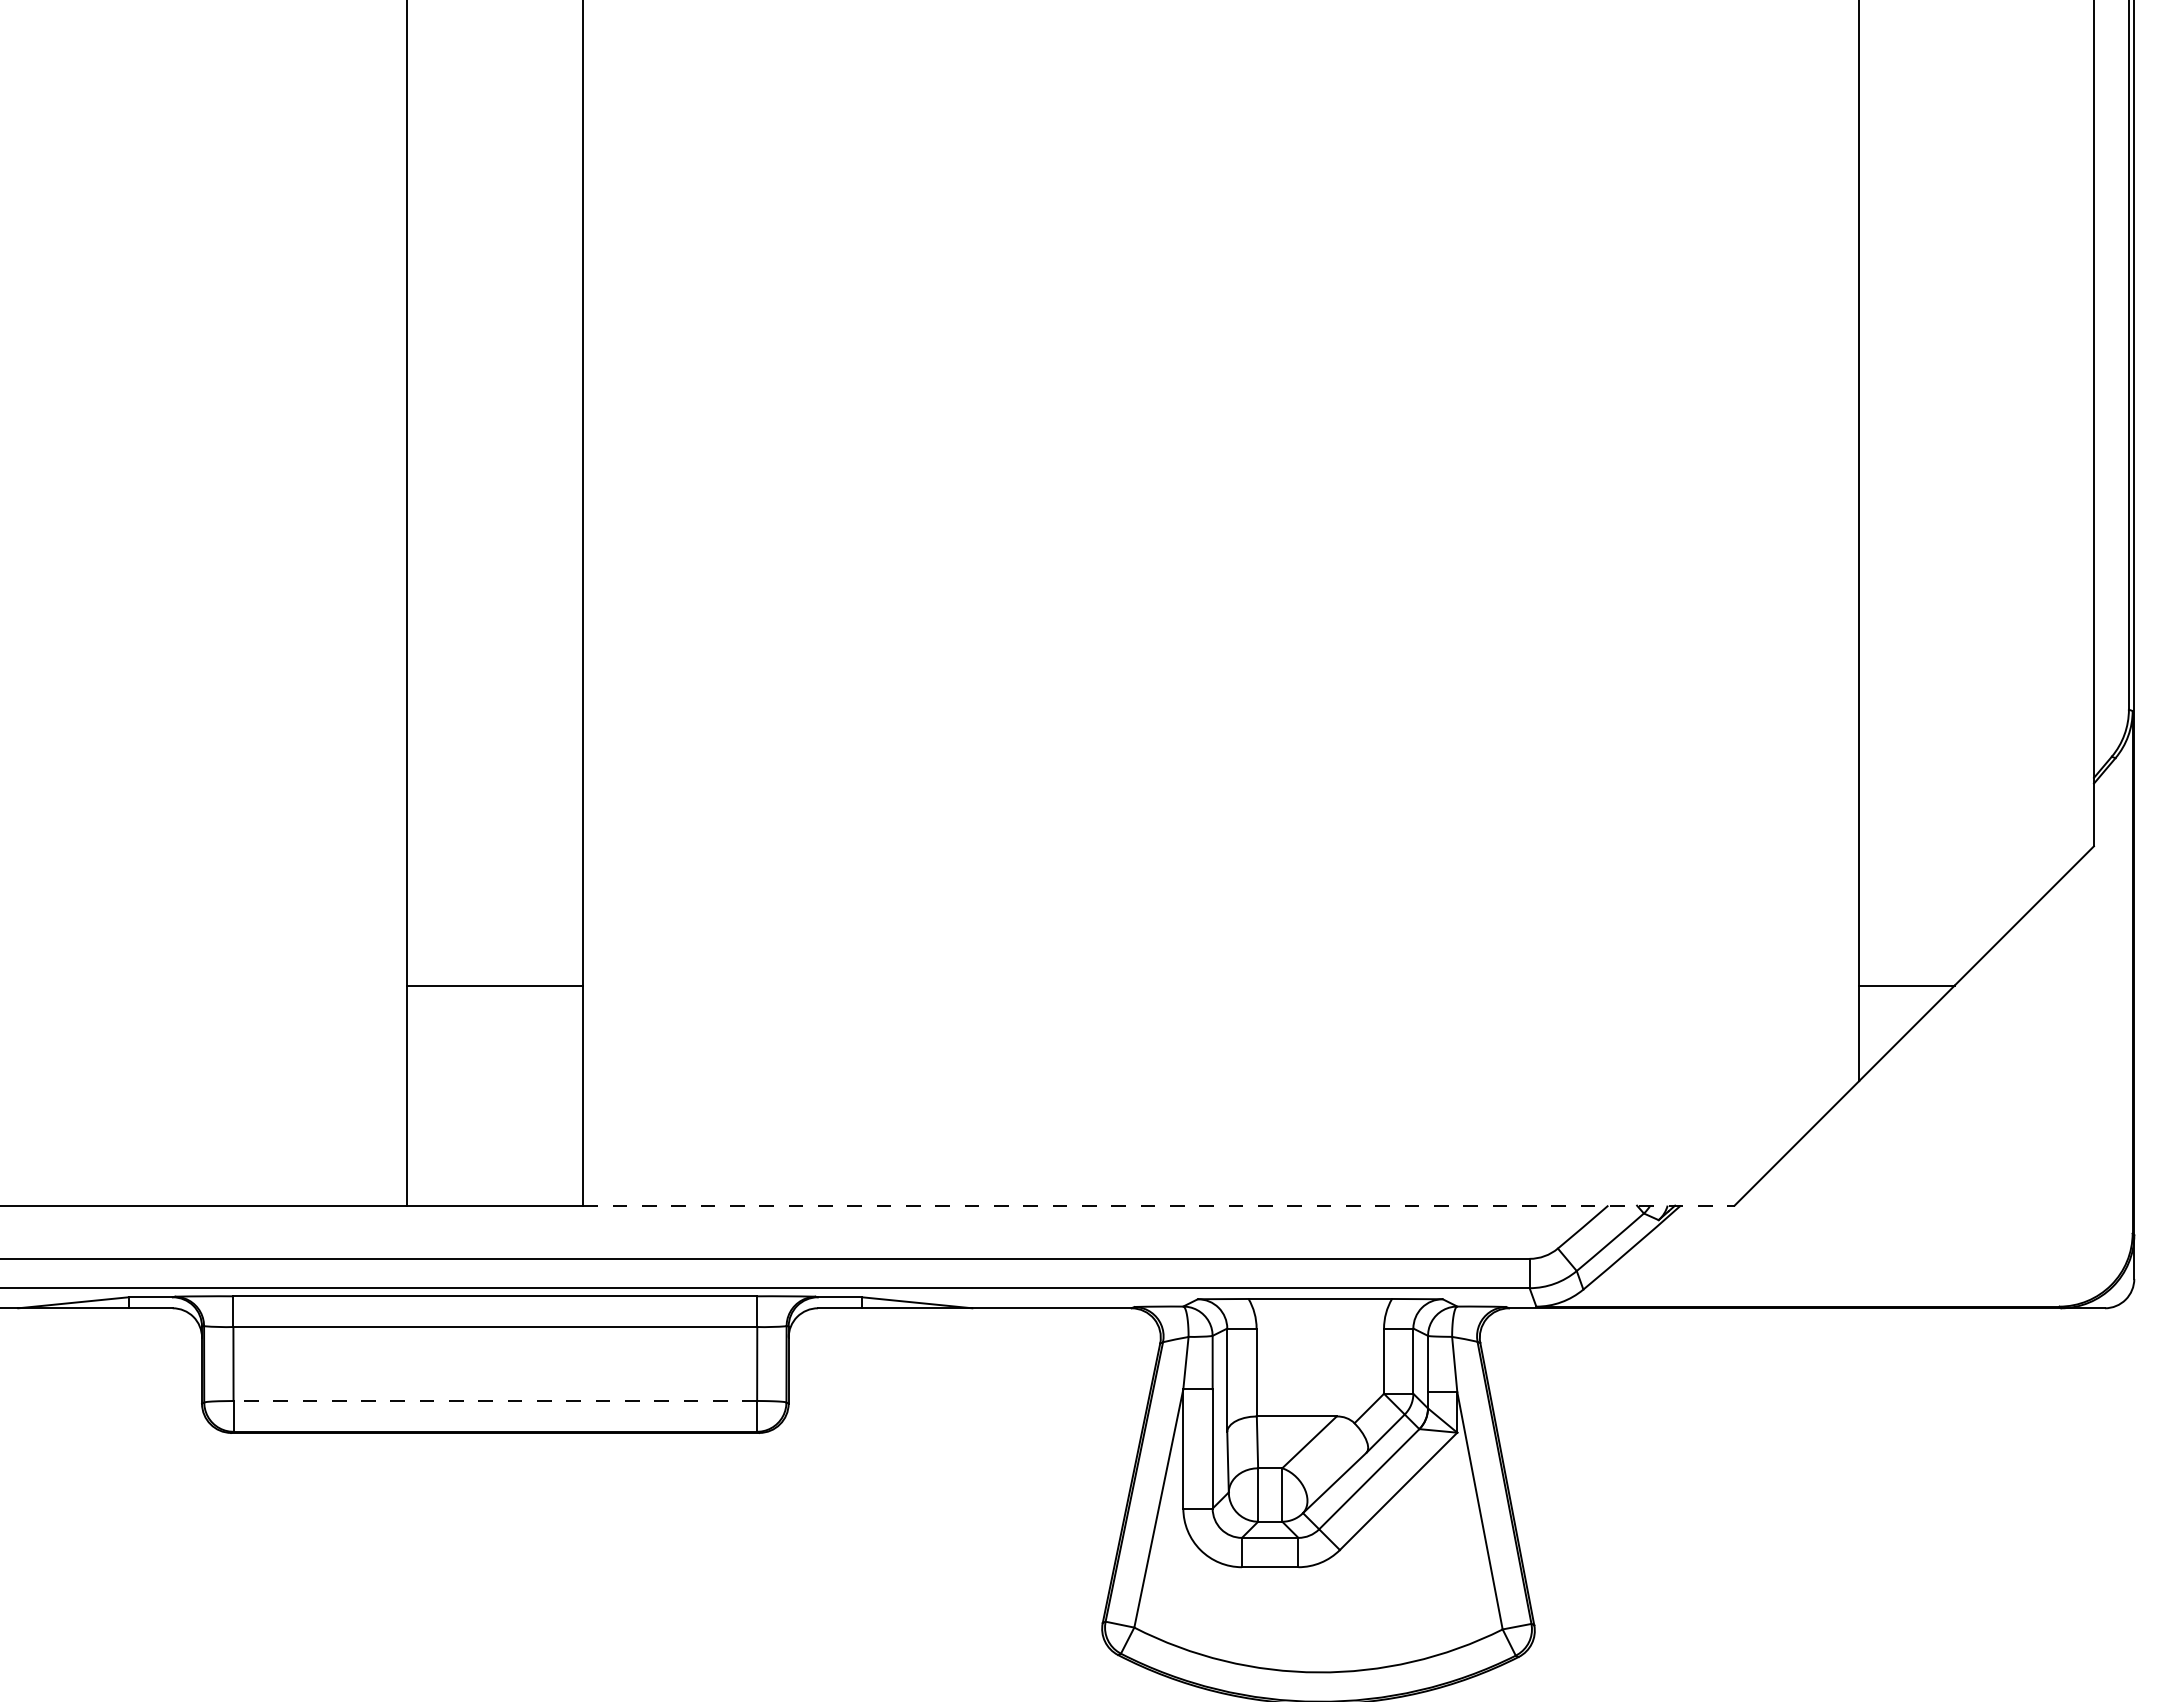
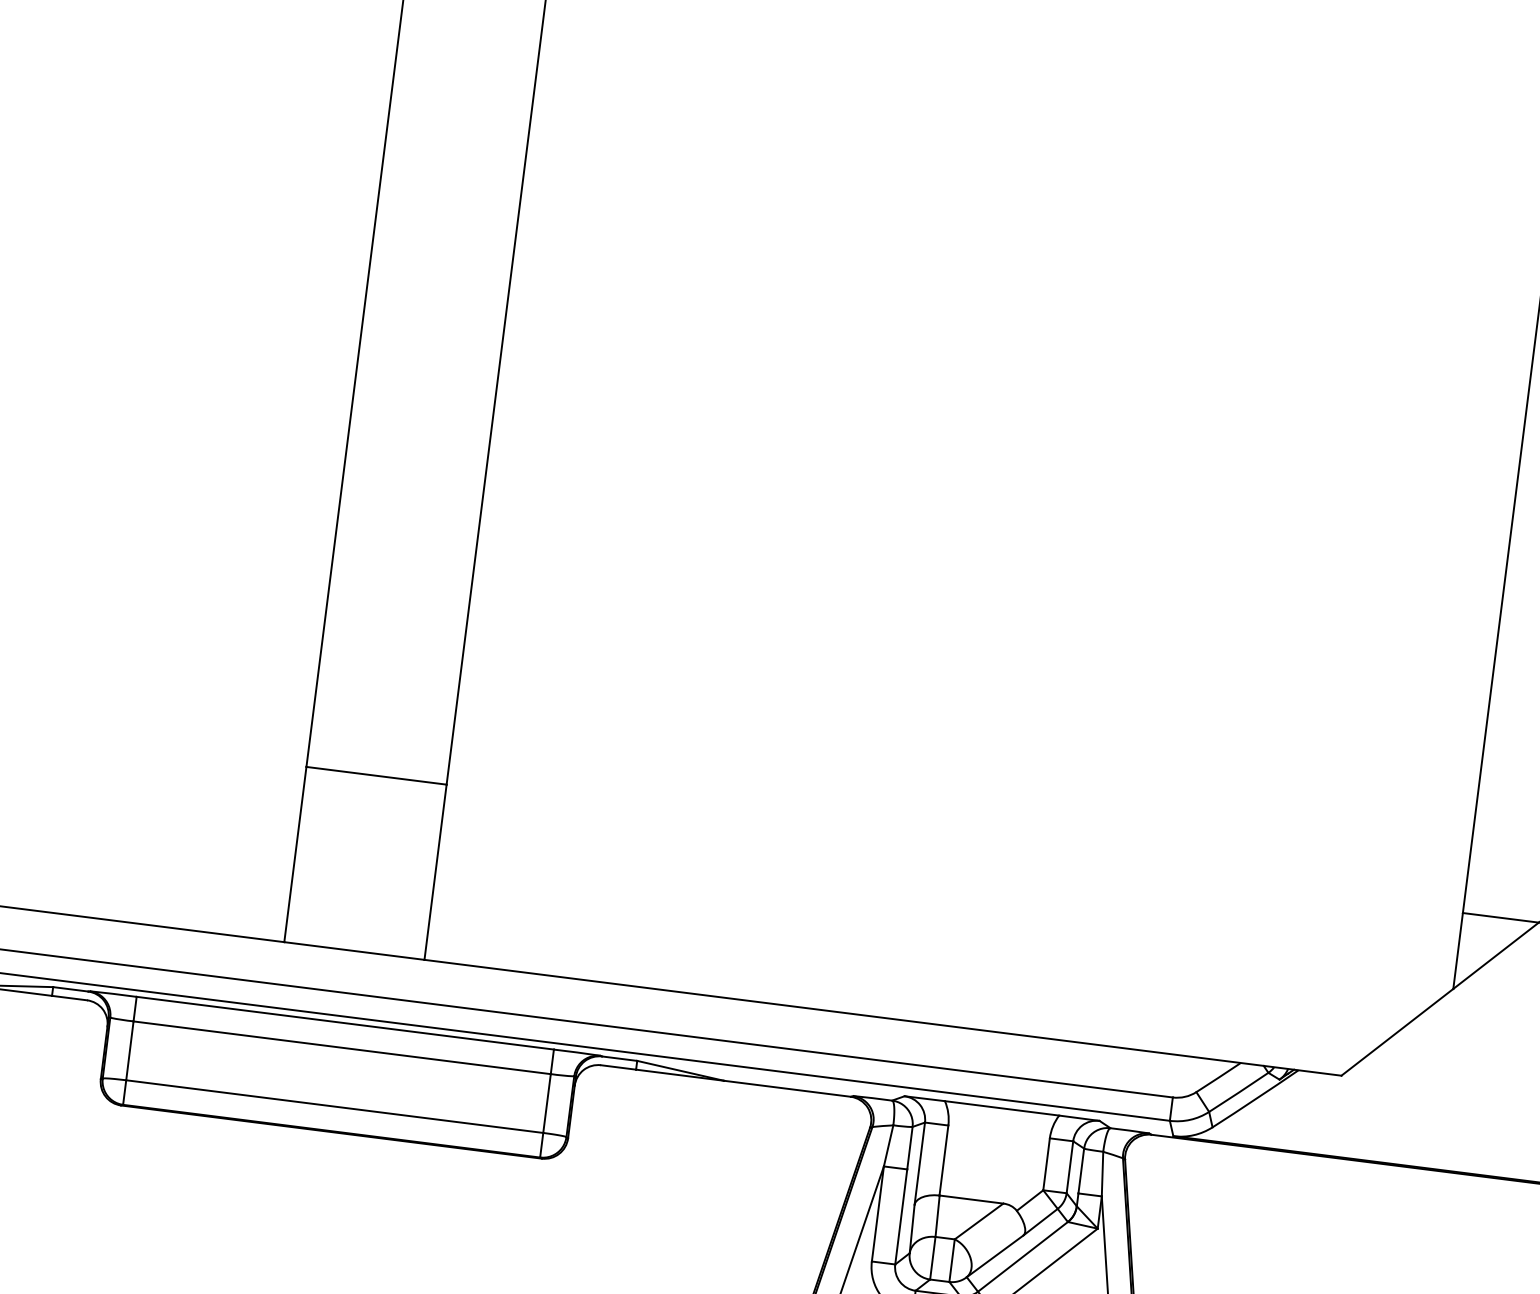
line: (1159, 1205) -> (883, 1017), dashed -> solid
line: (495, 1400) -> (334, 1106), dashed -> solid

